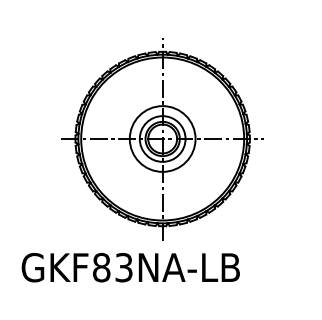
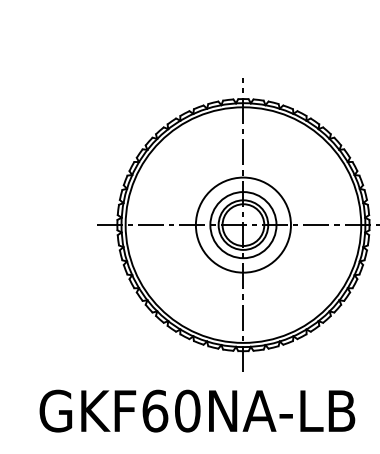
text: (112, 267) -> (170, 410), GKF83NA-LB -> GKF60NA-LB

